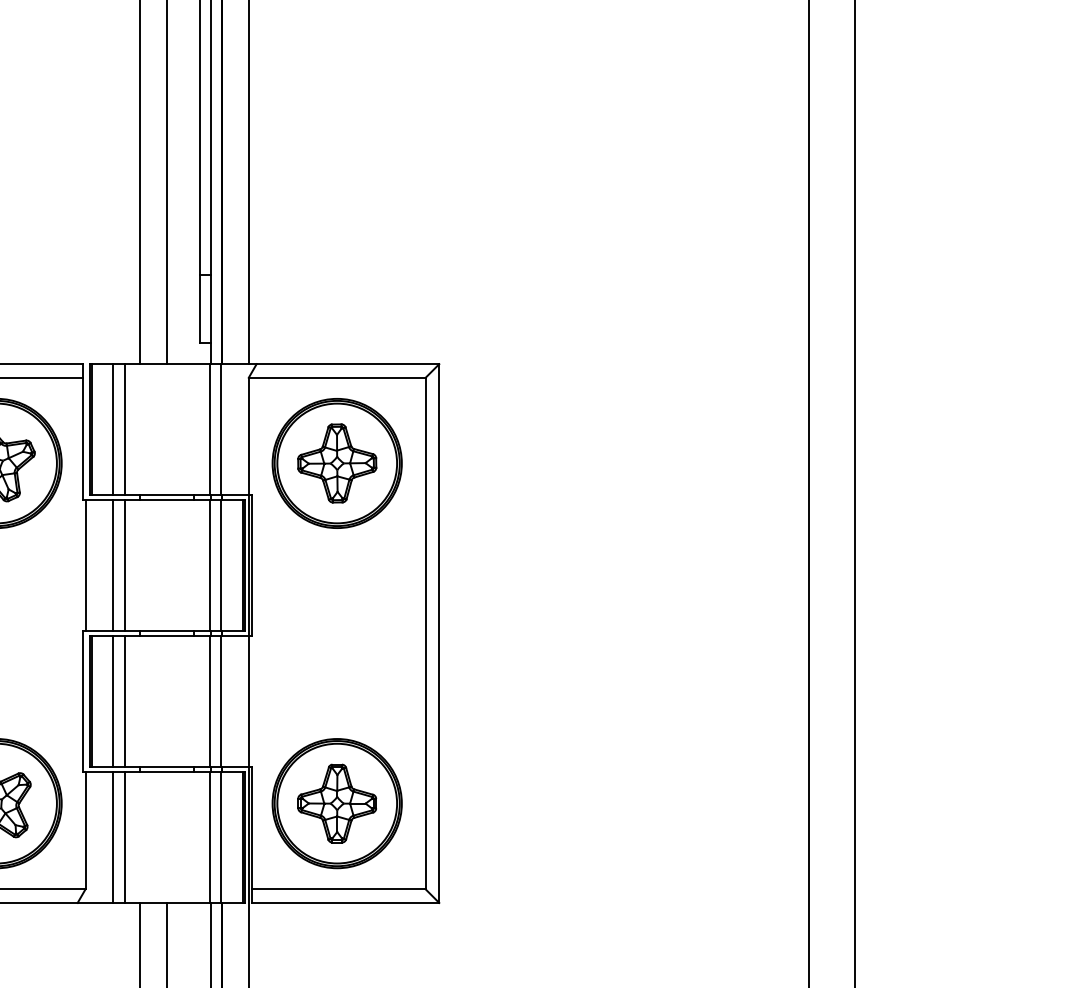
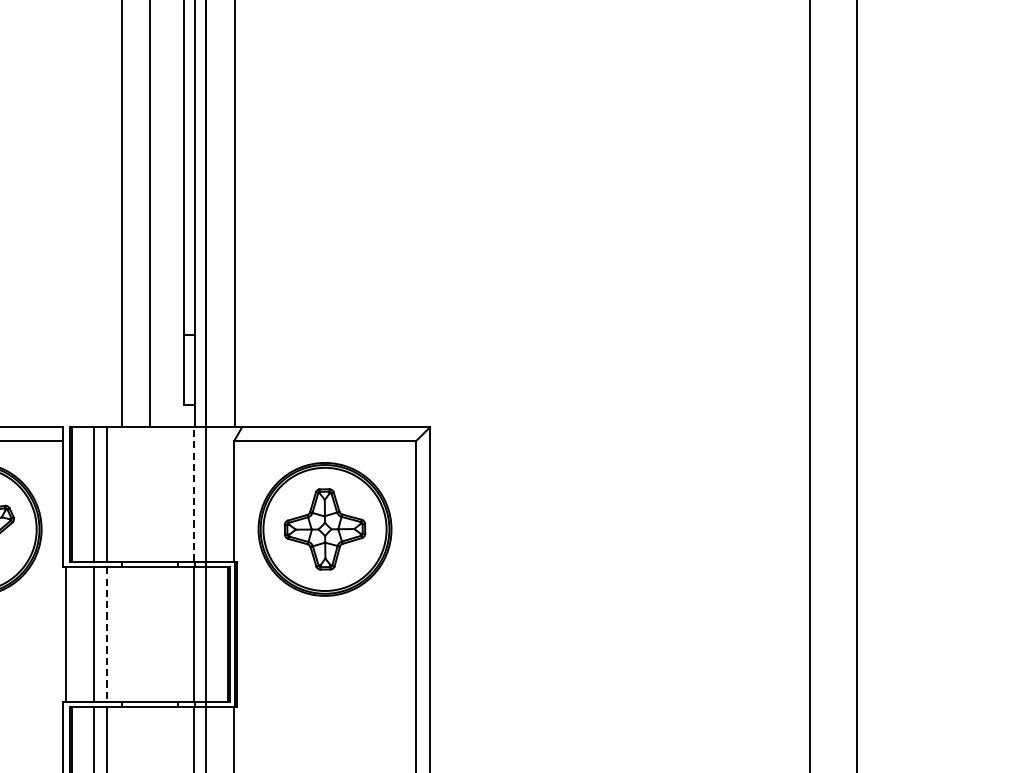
line: (209, 428) -> (193, 493), solid -> dashed
line: (124, 566) -> (106, 635), solid -> dashed

